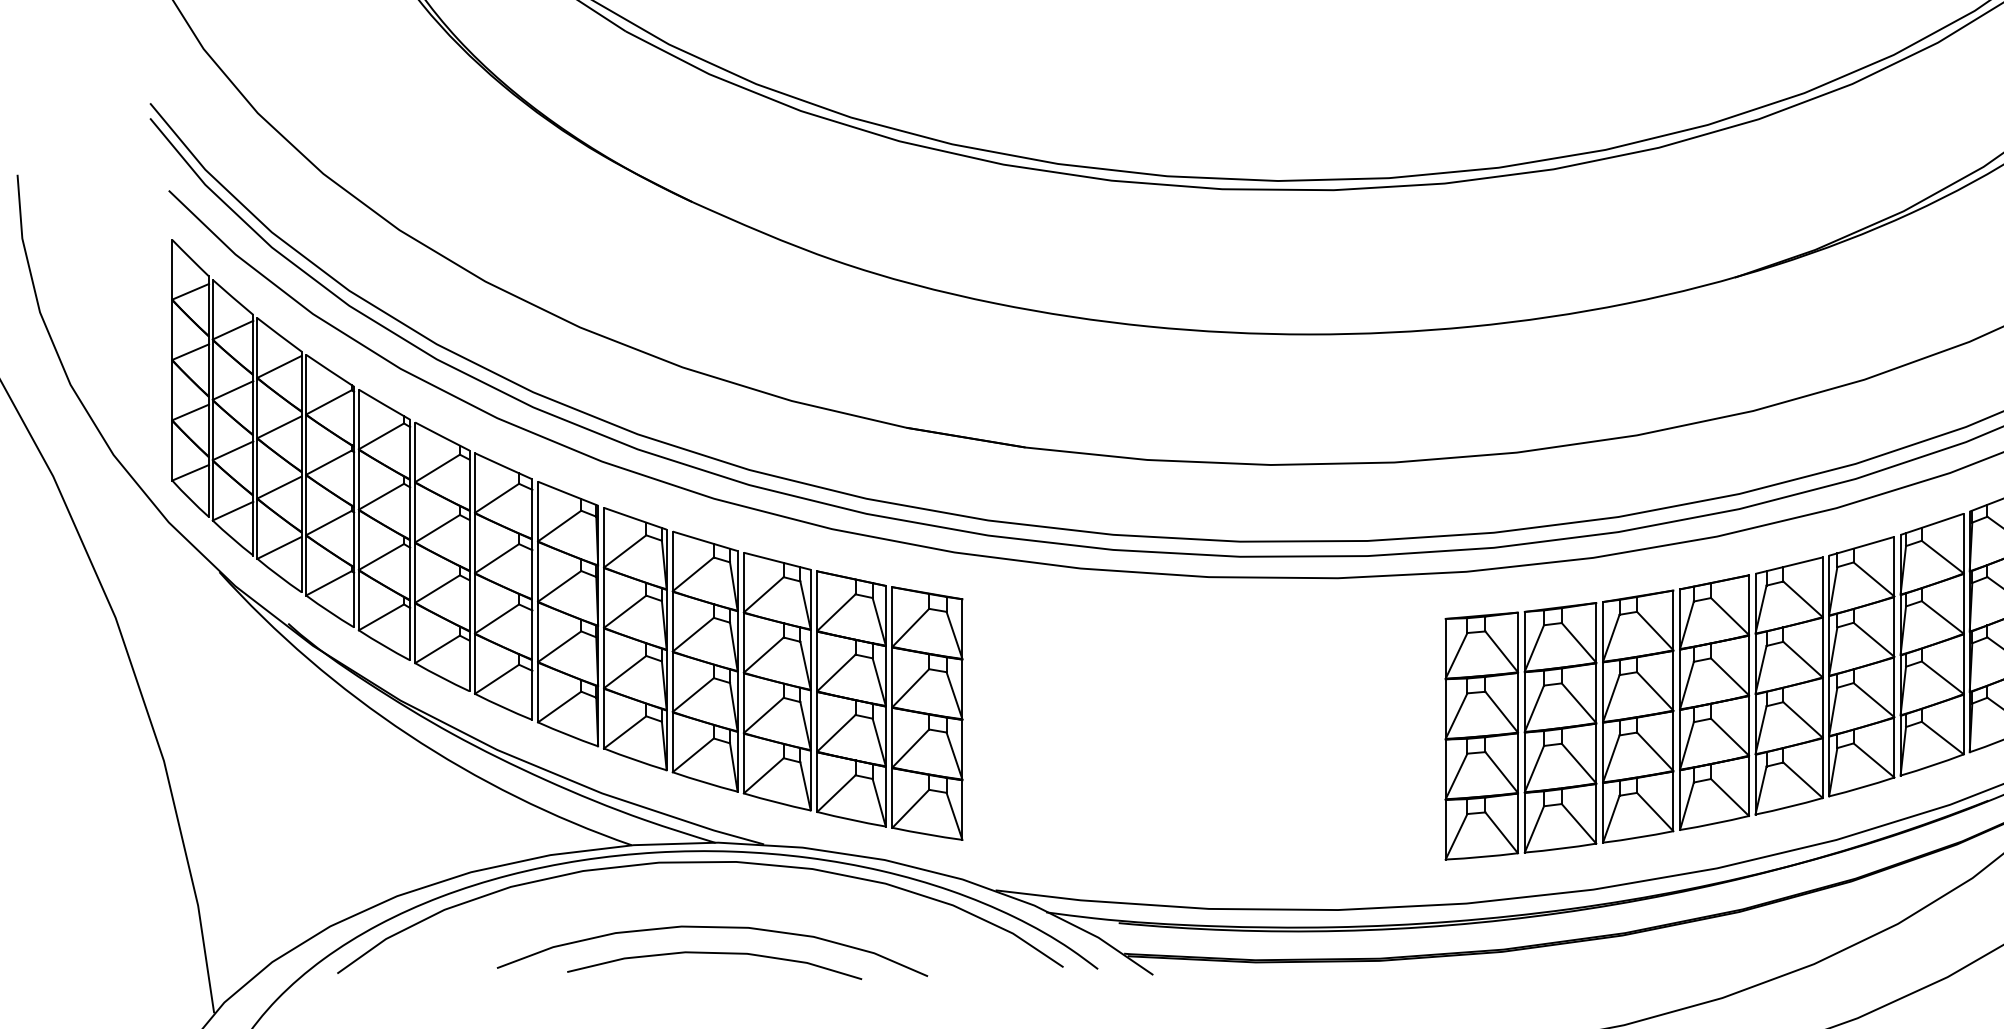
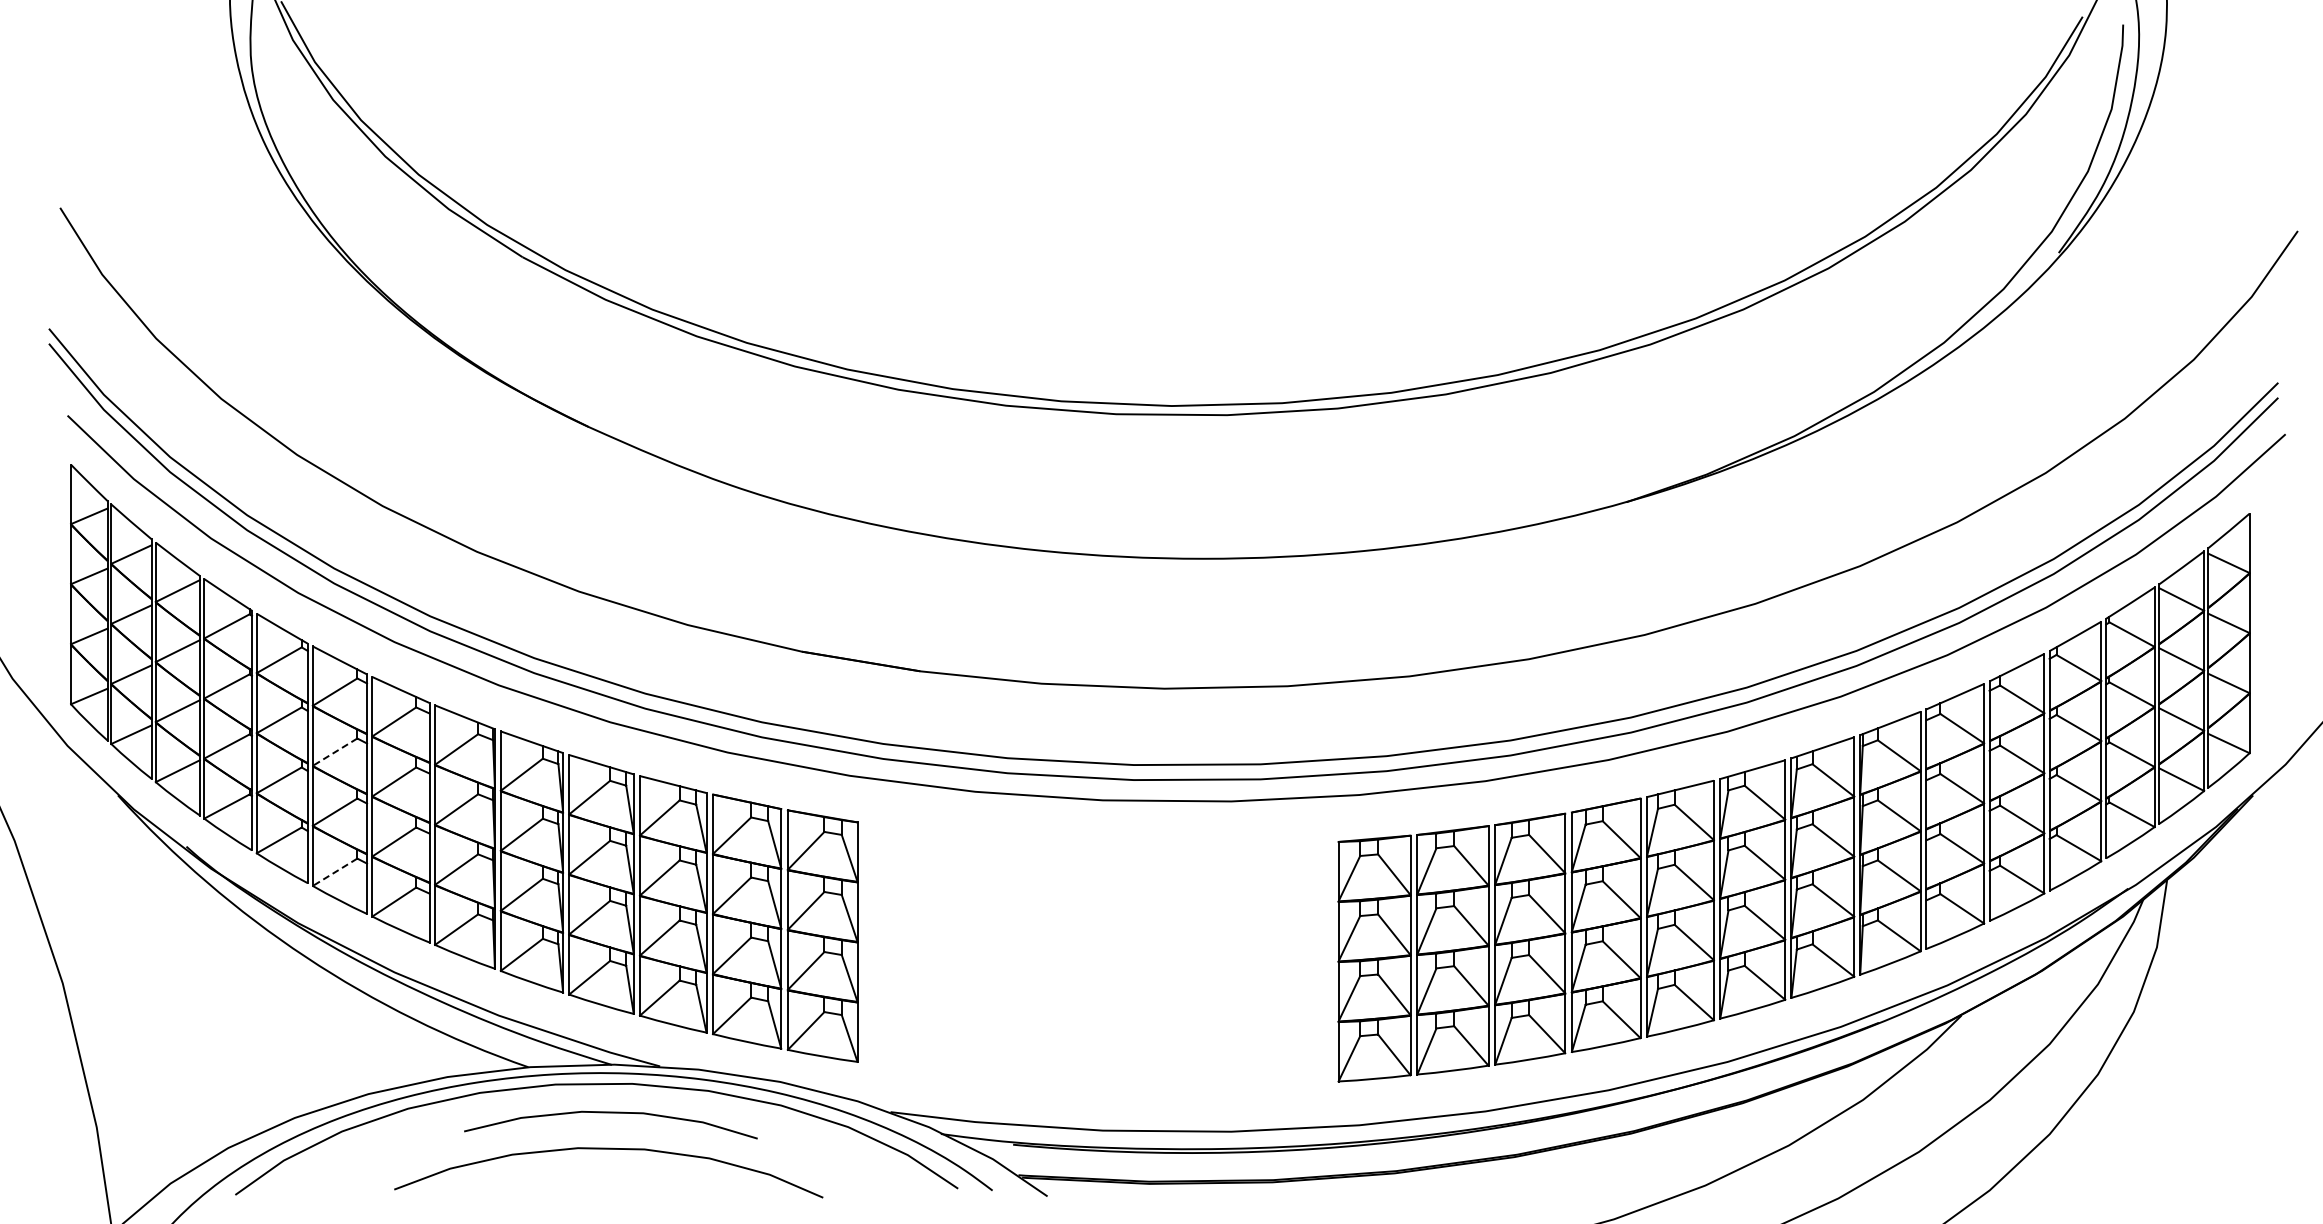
line: (436, 529) -> (334, 752), solid -> dashed
line: (436, 649) -> (334, 872), solid -> dashed
curve: (714, 954) -> (610, 1113), moved

